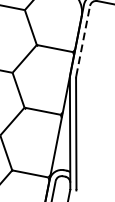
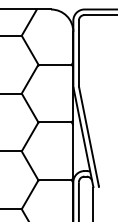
line: (82, 40) -> (78, 52), dashed -> solid

